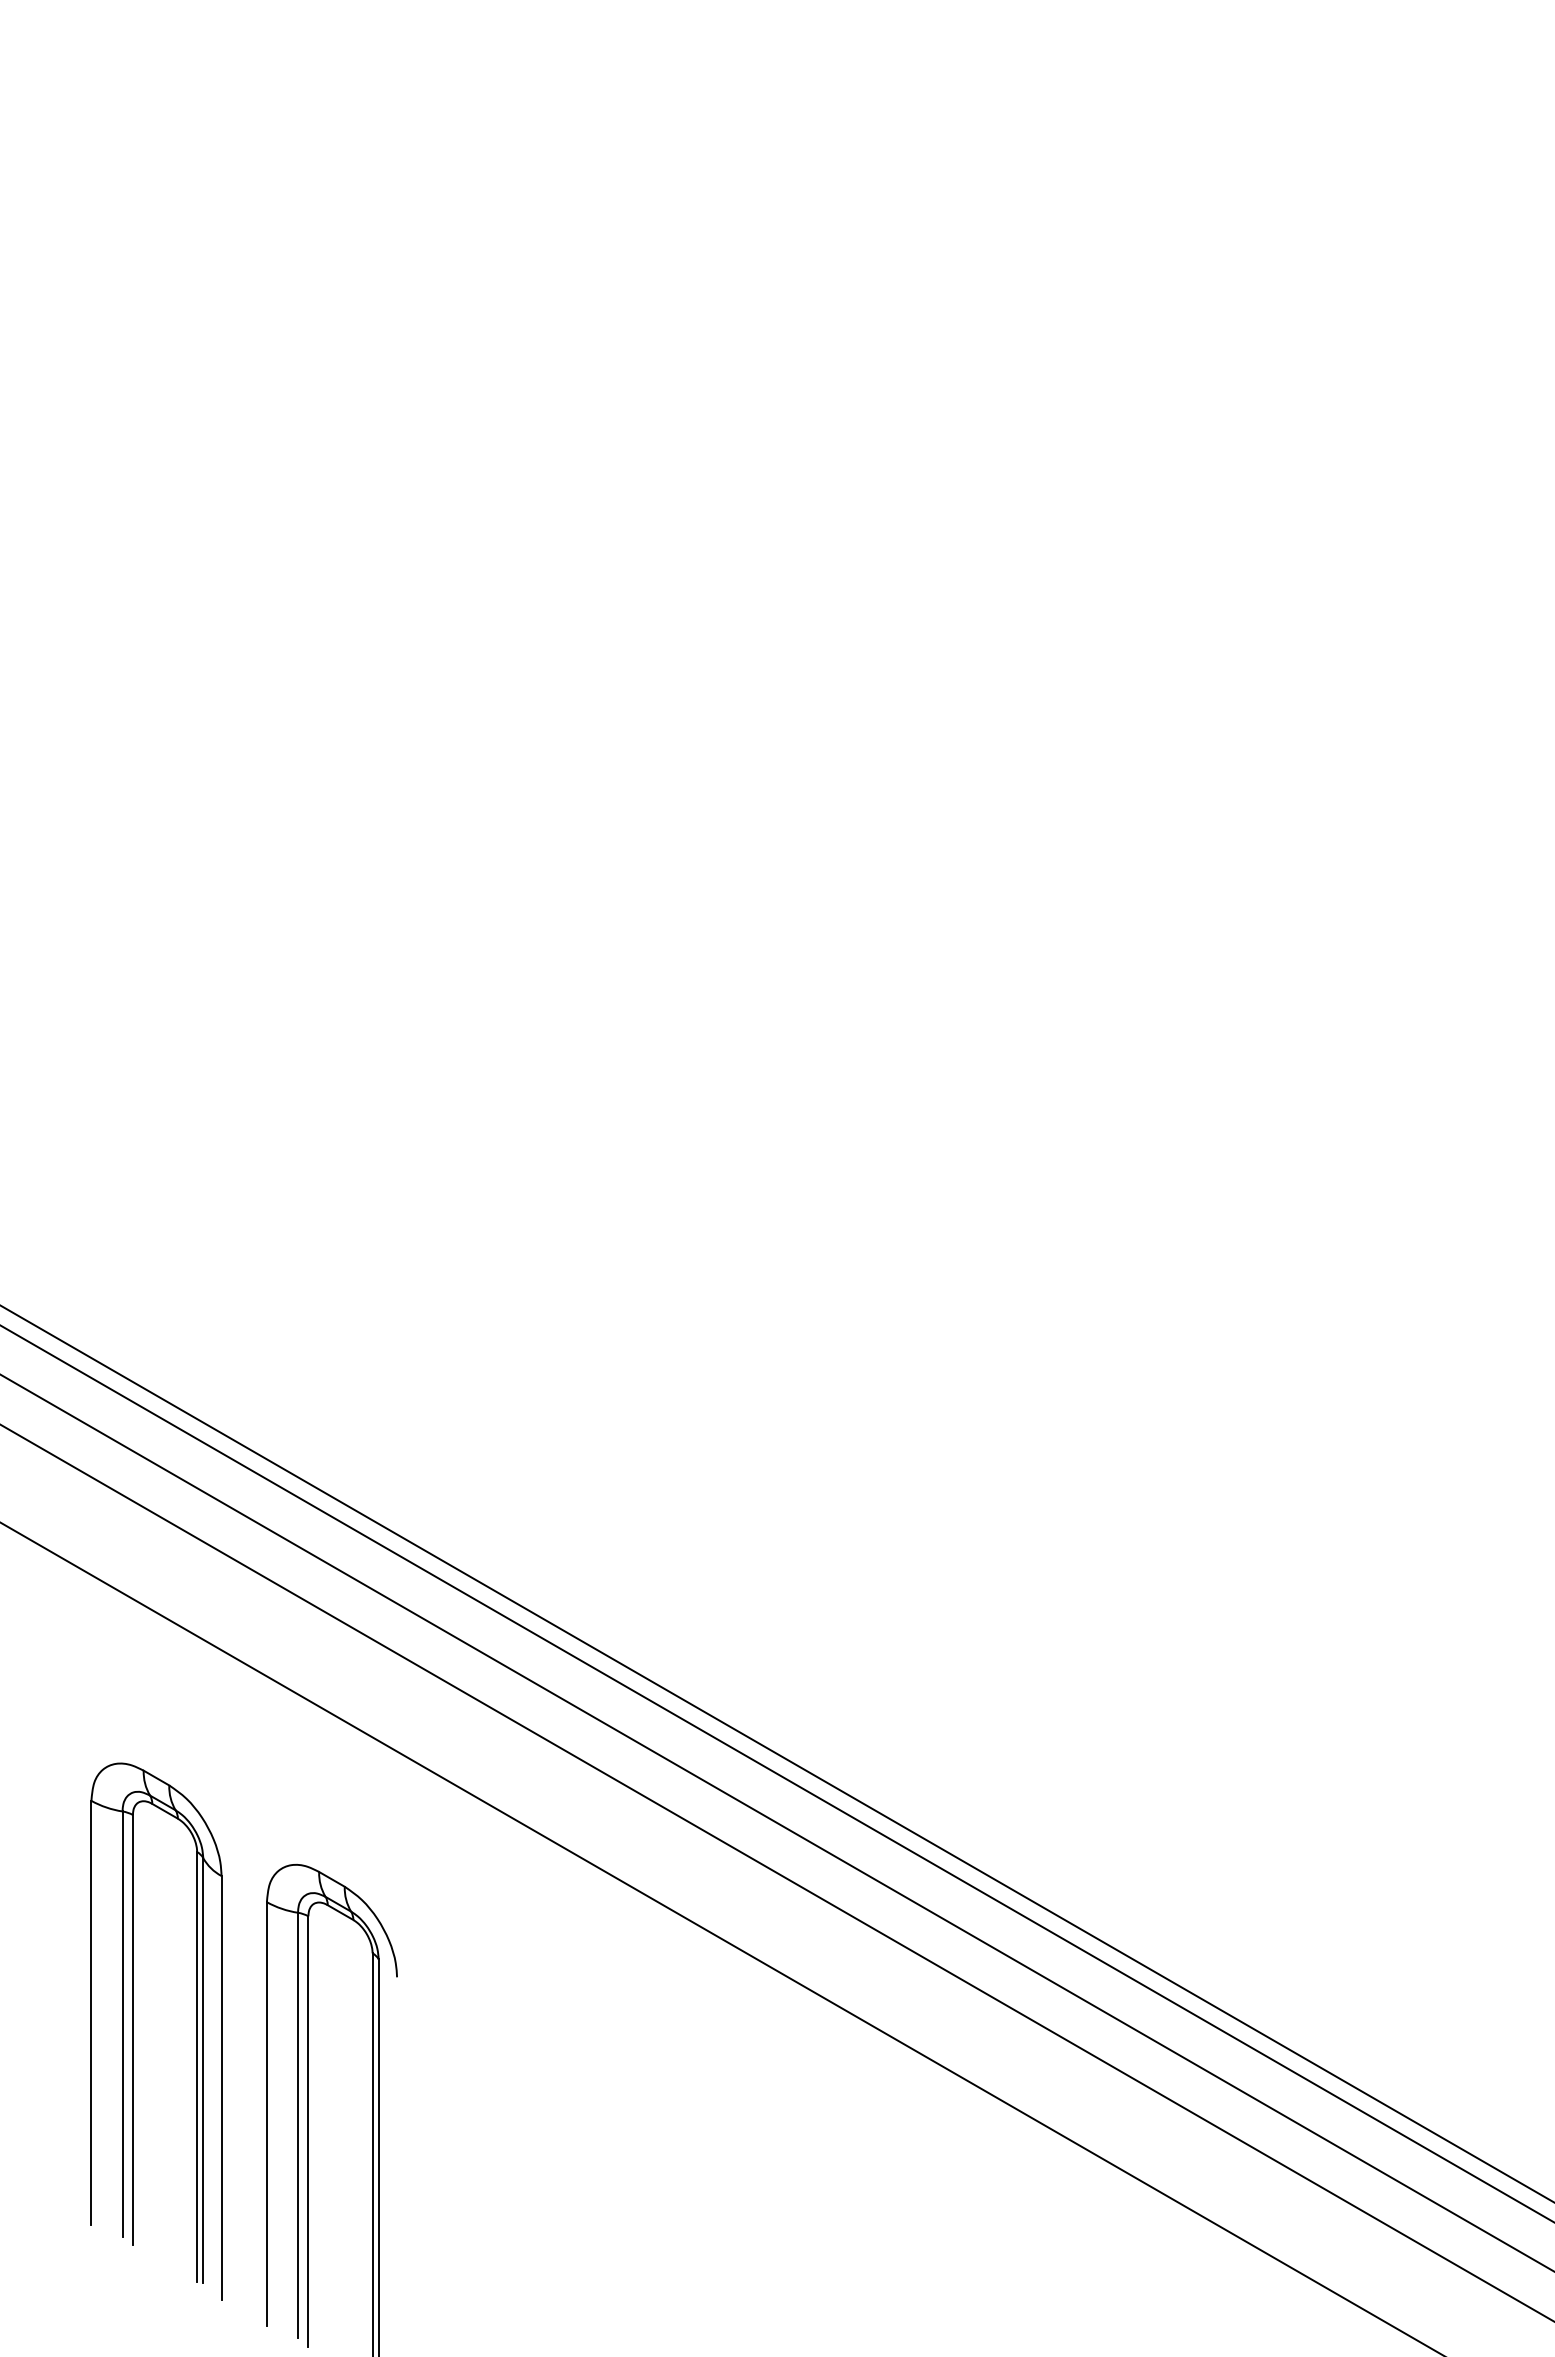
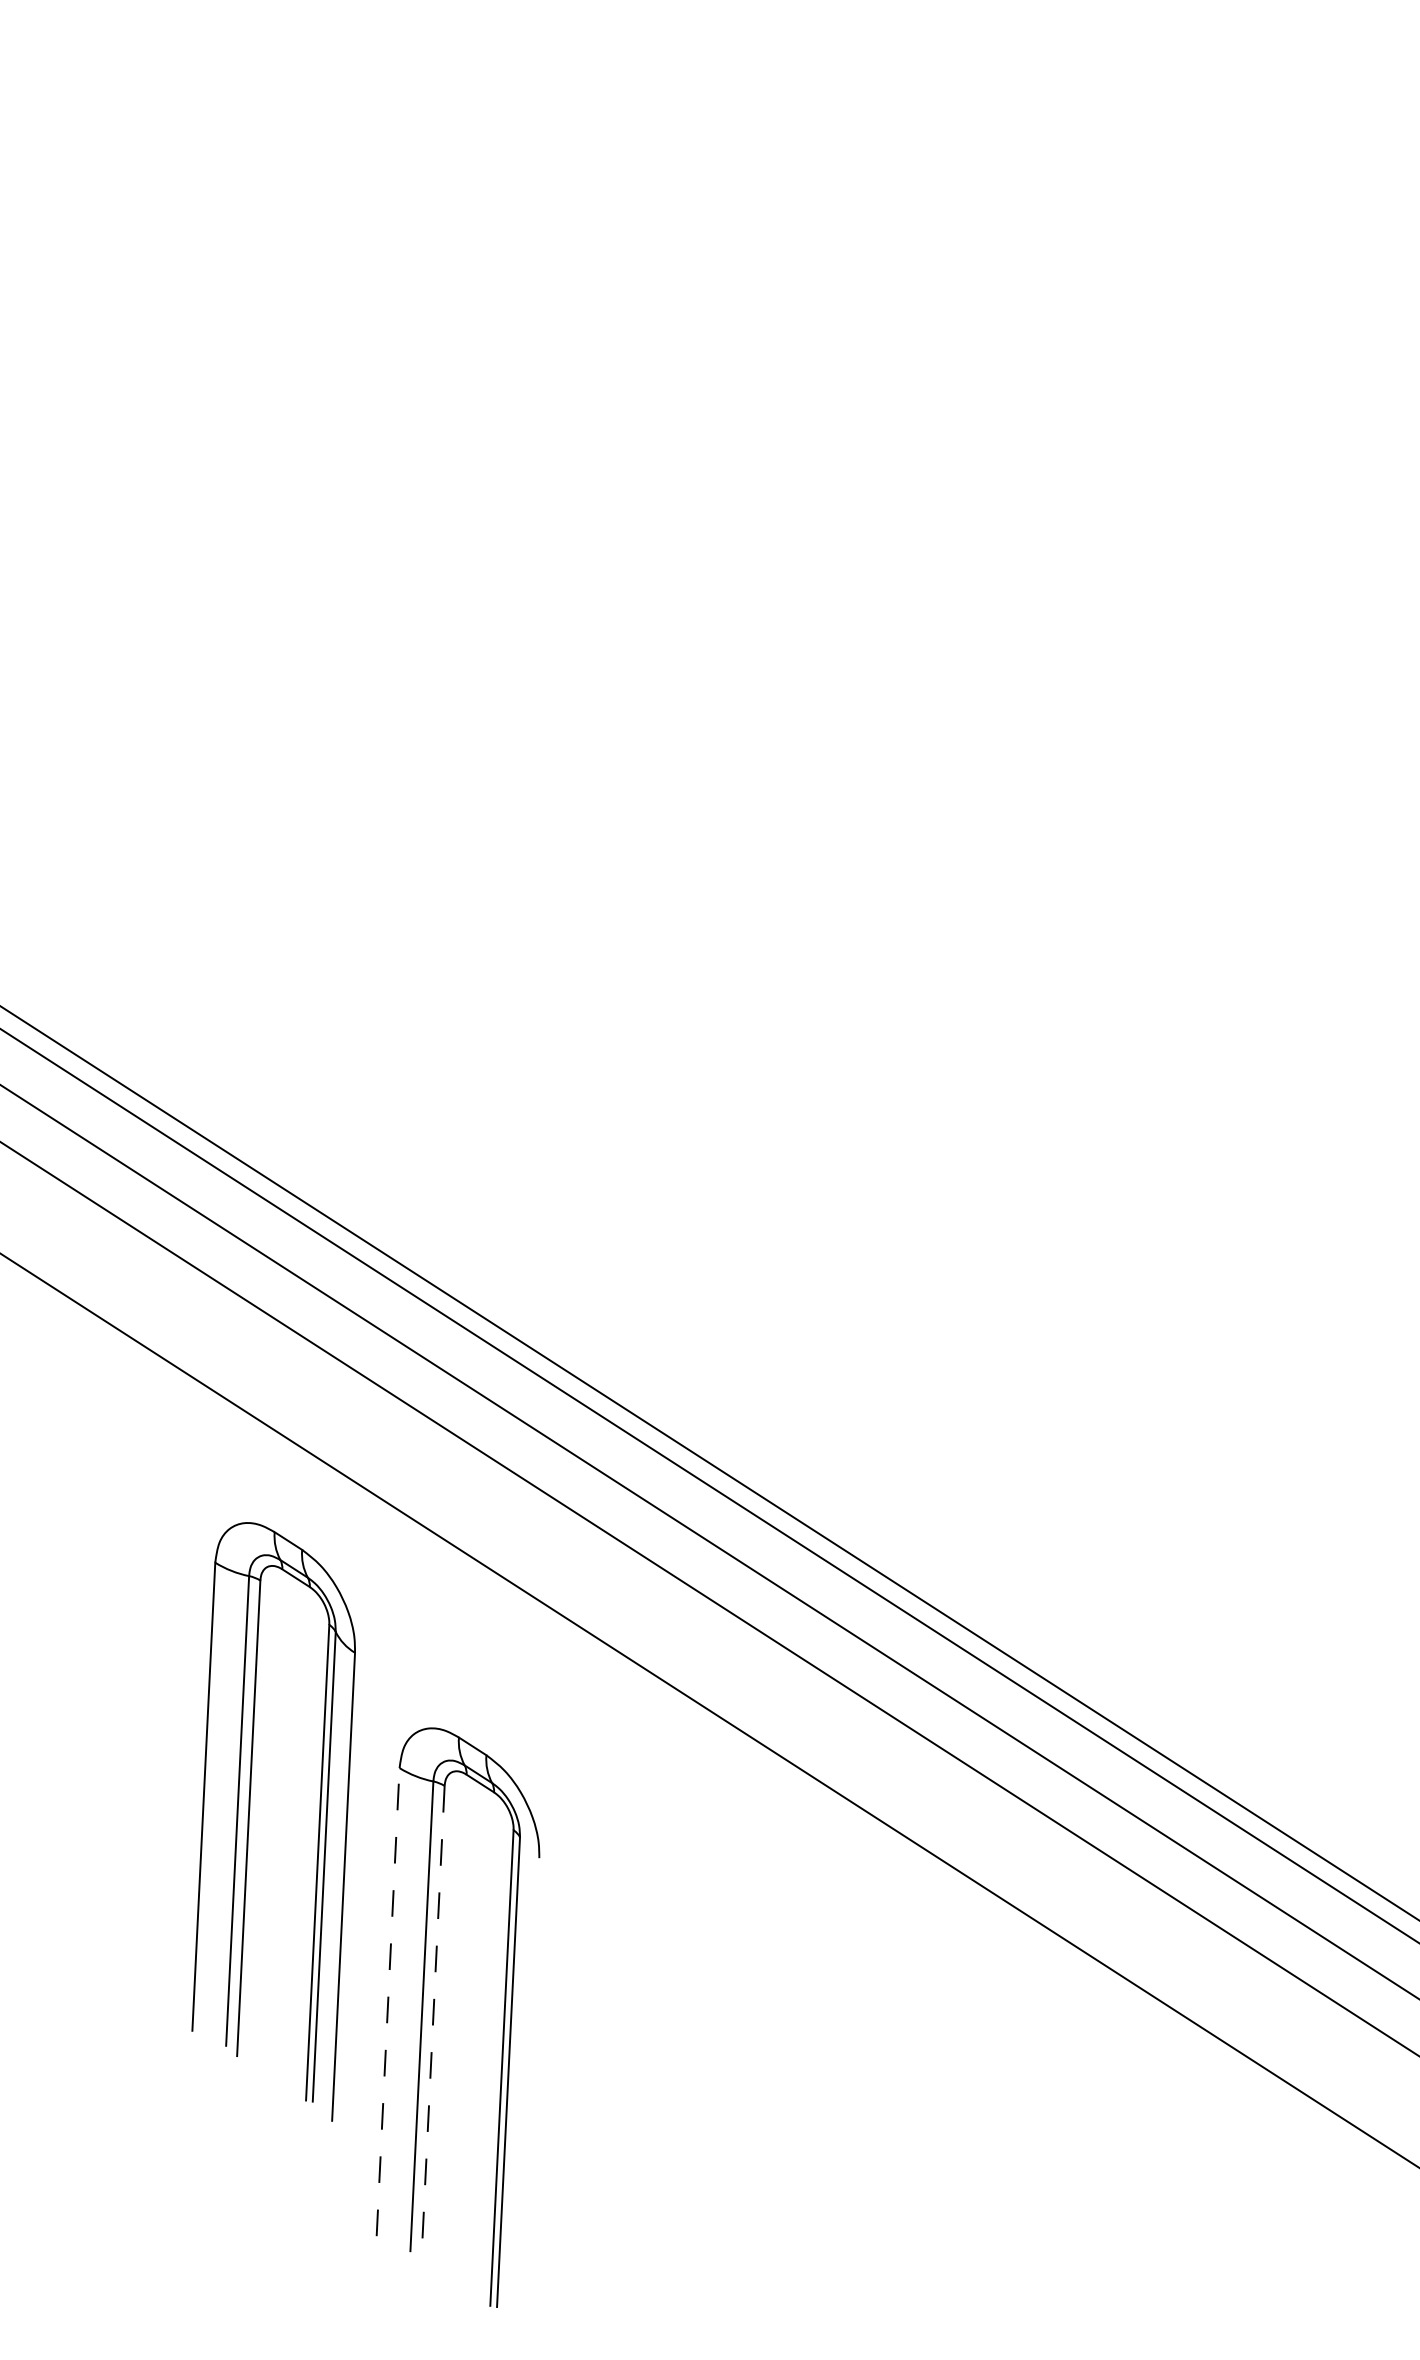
part: (133, 2031) -> (249, 1819), moved
line: (266, 2114) -> (387, 2002), solid -> dashed
line: (308, 2132) -> (433, 2024), solid -> dashed

